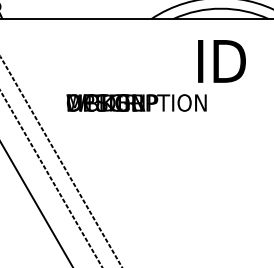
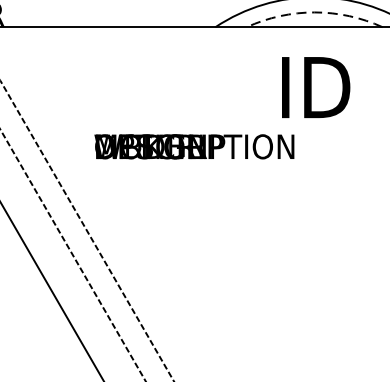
arc: (221, 8) -> (315, 12), solid -> dashed

